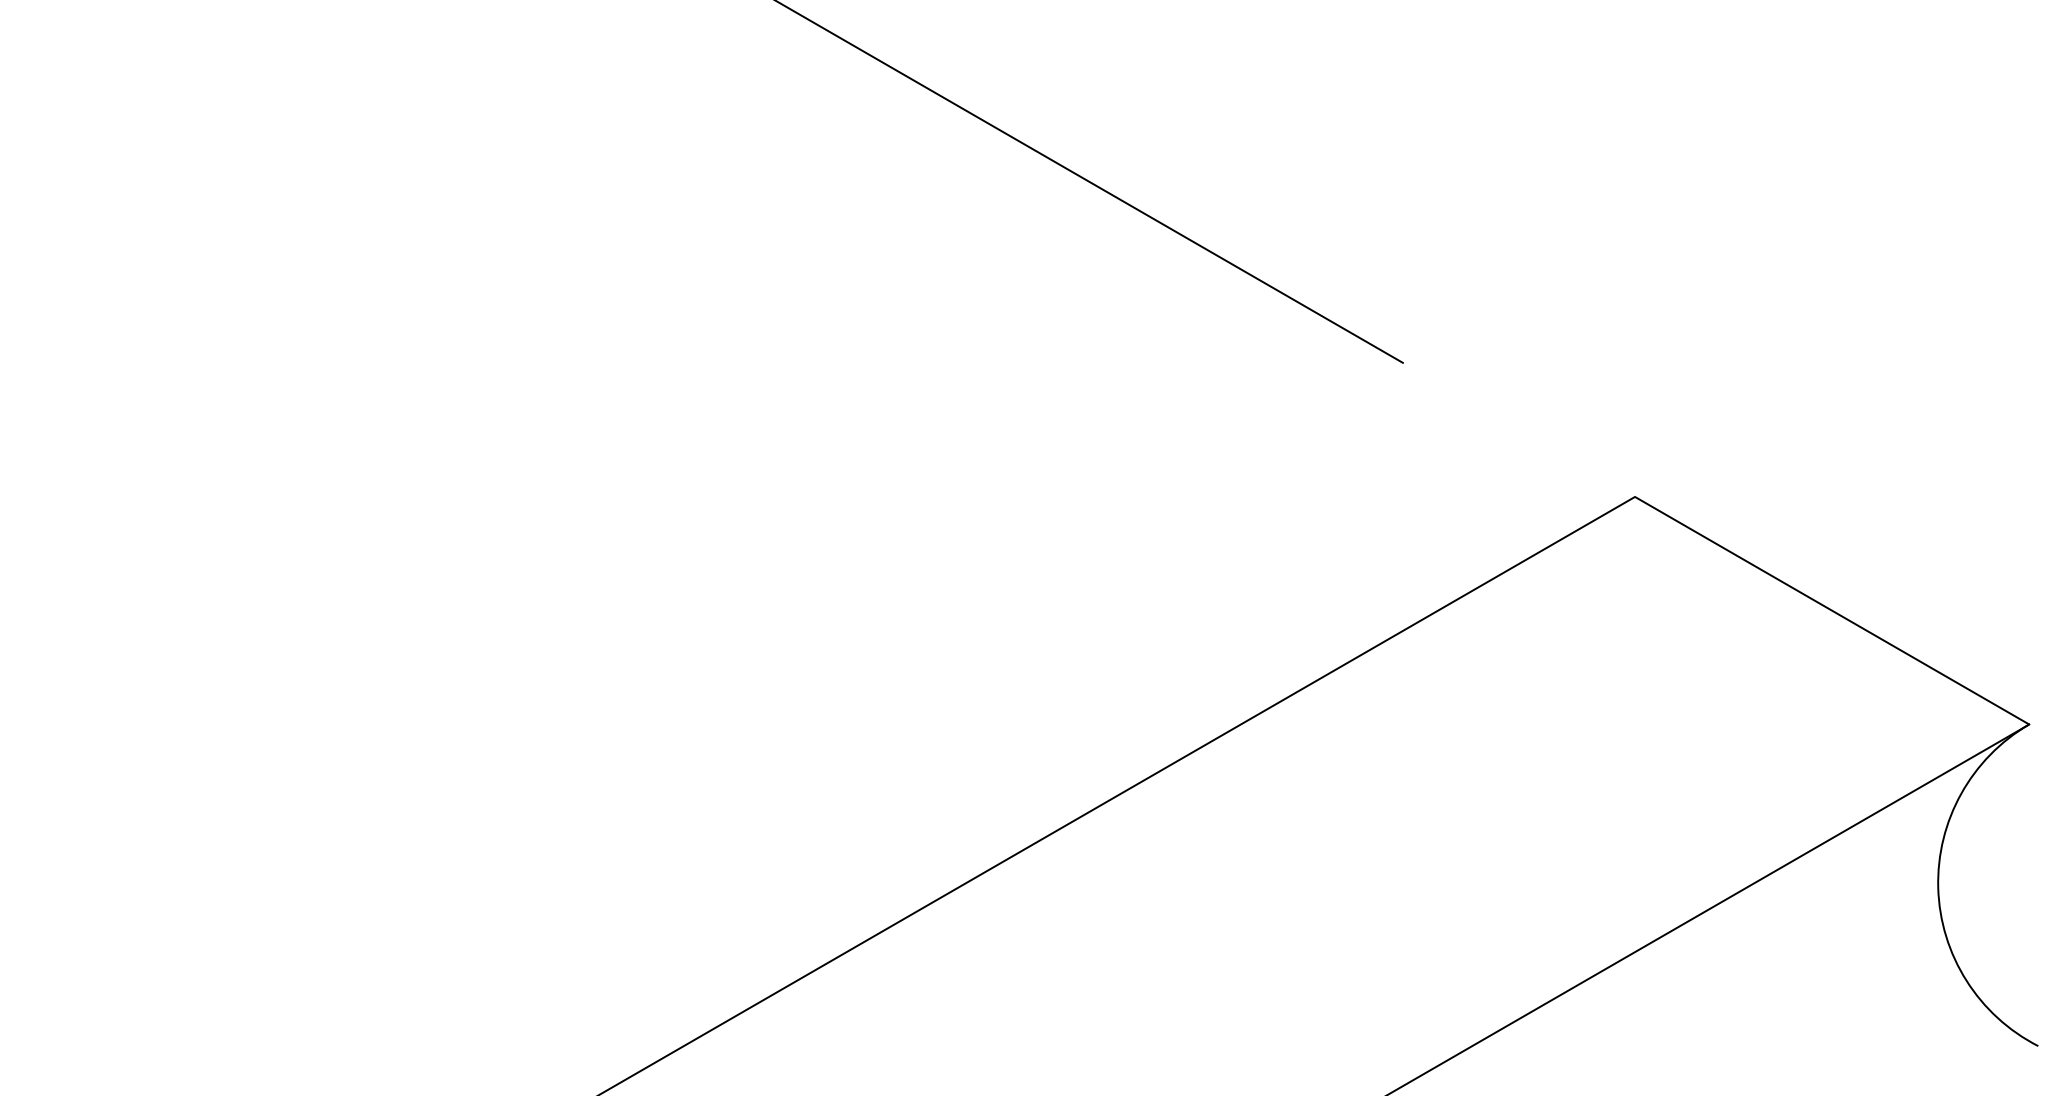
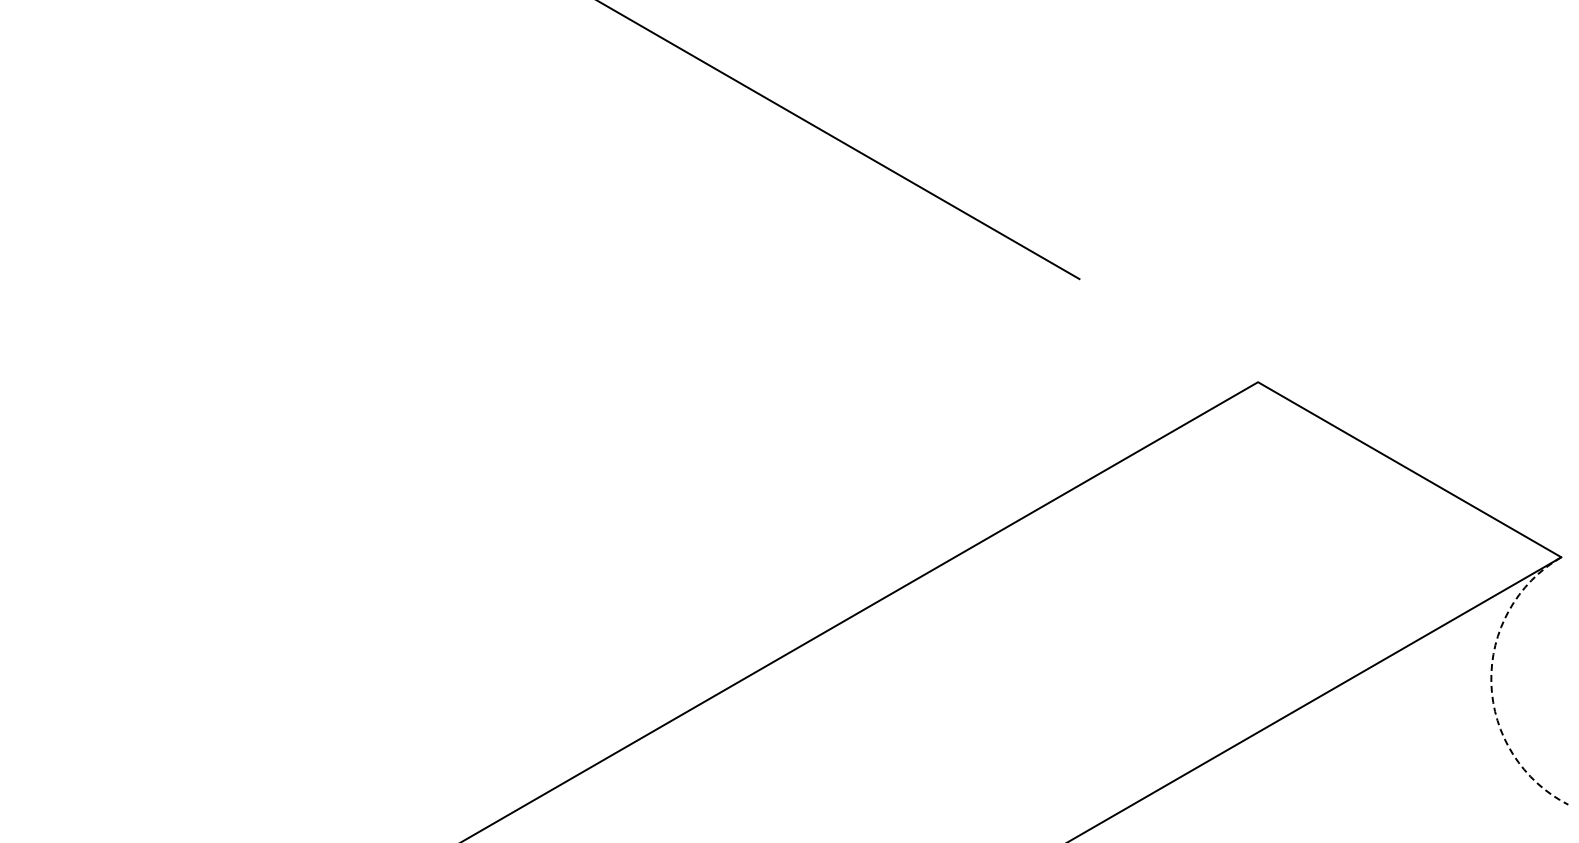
arc: (1938, 888) -> (1491, 683), solid -> dashed

